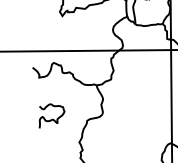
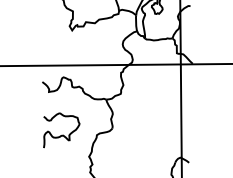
part: (51, 116) -> (61, 130), size x1.43

